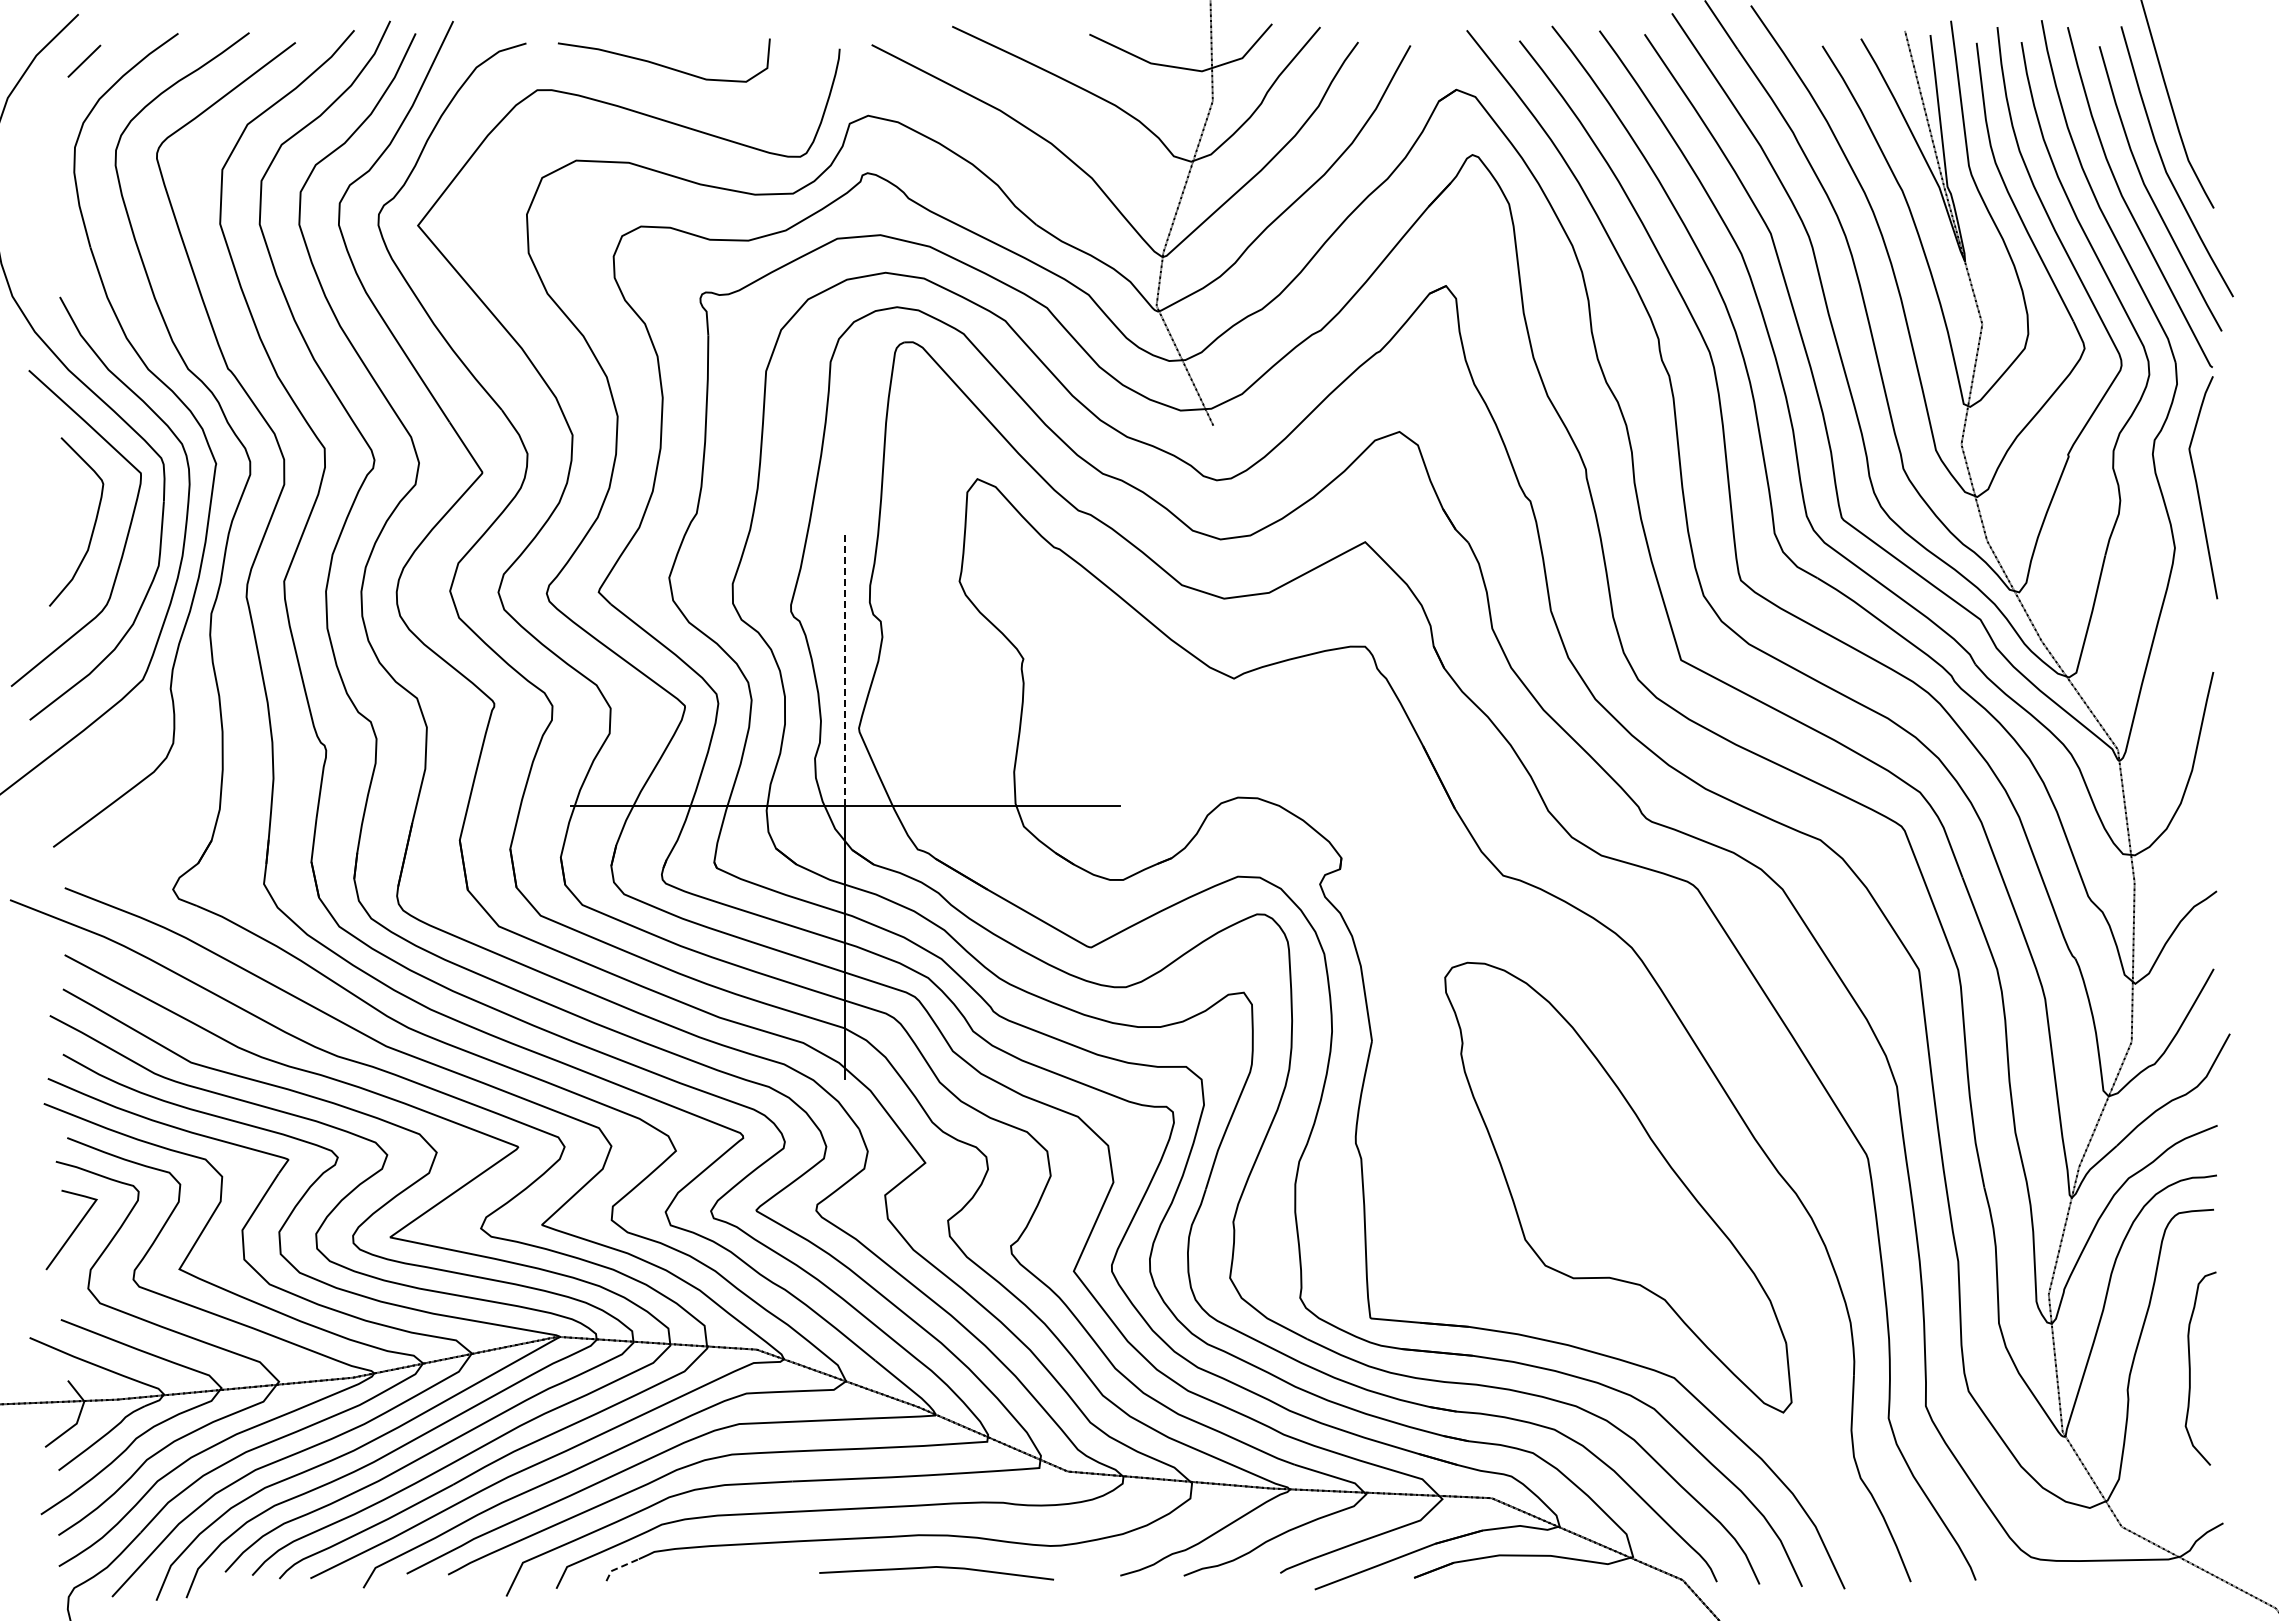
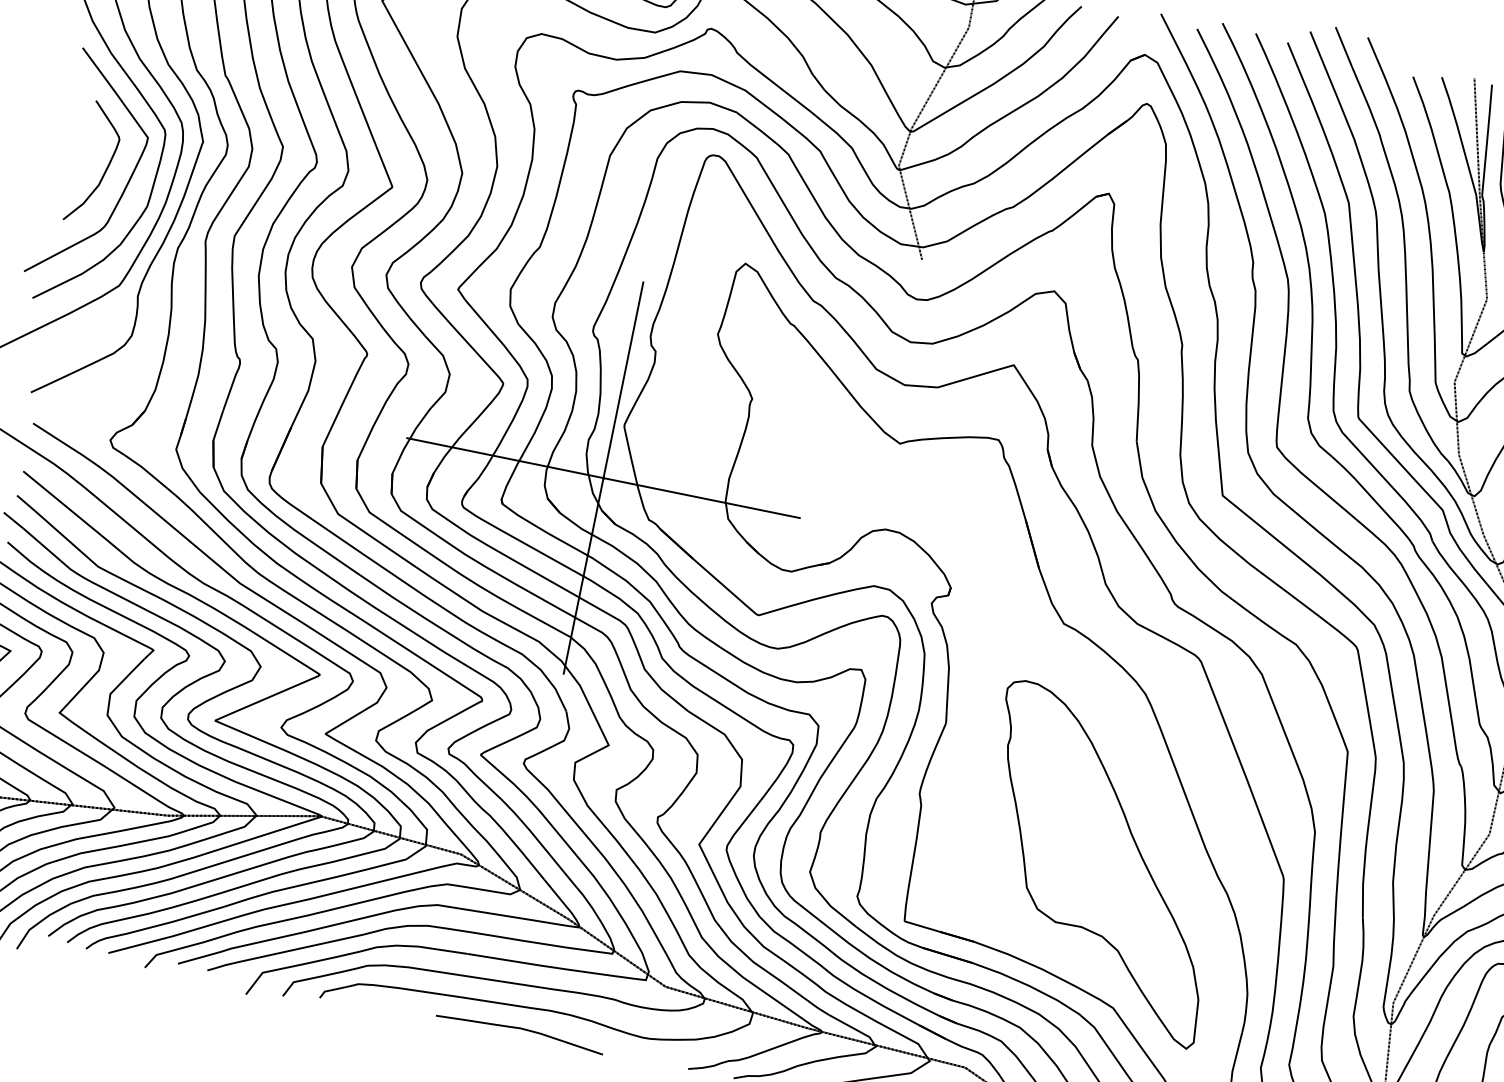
line: (845, 668) -> (623, 379), dashed -> solid
line: (619, 1567) -> (331, 990), dashed -> solid
curve: (936, 1567) -> (520, 1028), moved

